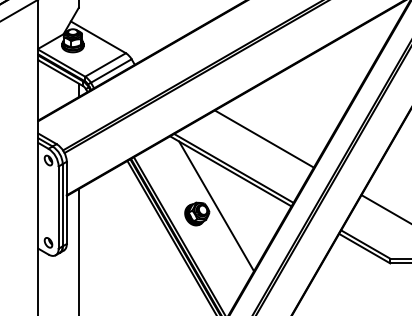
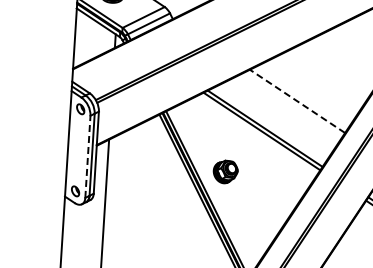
line: (263, 138) -> (296, 100), solid -> dashed
line: (216, 206) -> (245, 165), removed
line: (58, 207) -> (87, 156), solid -> dashed

